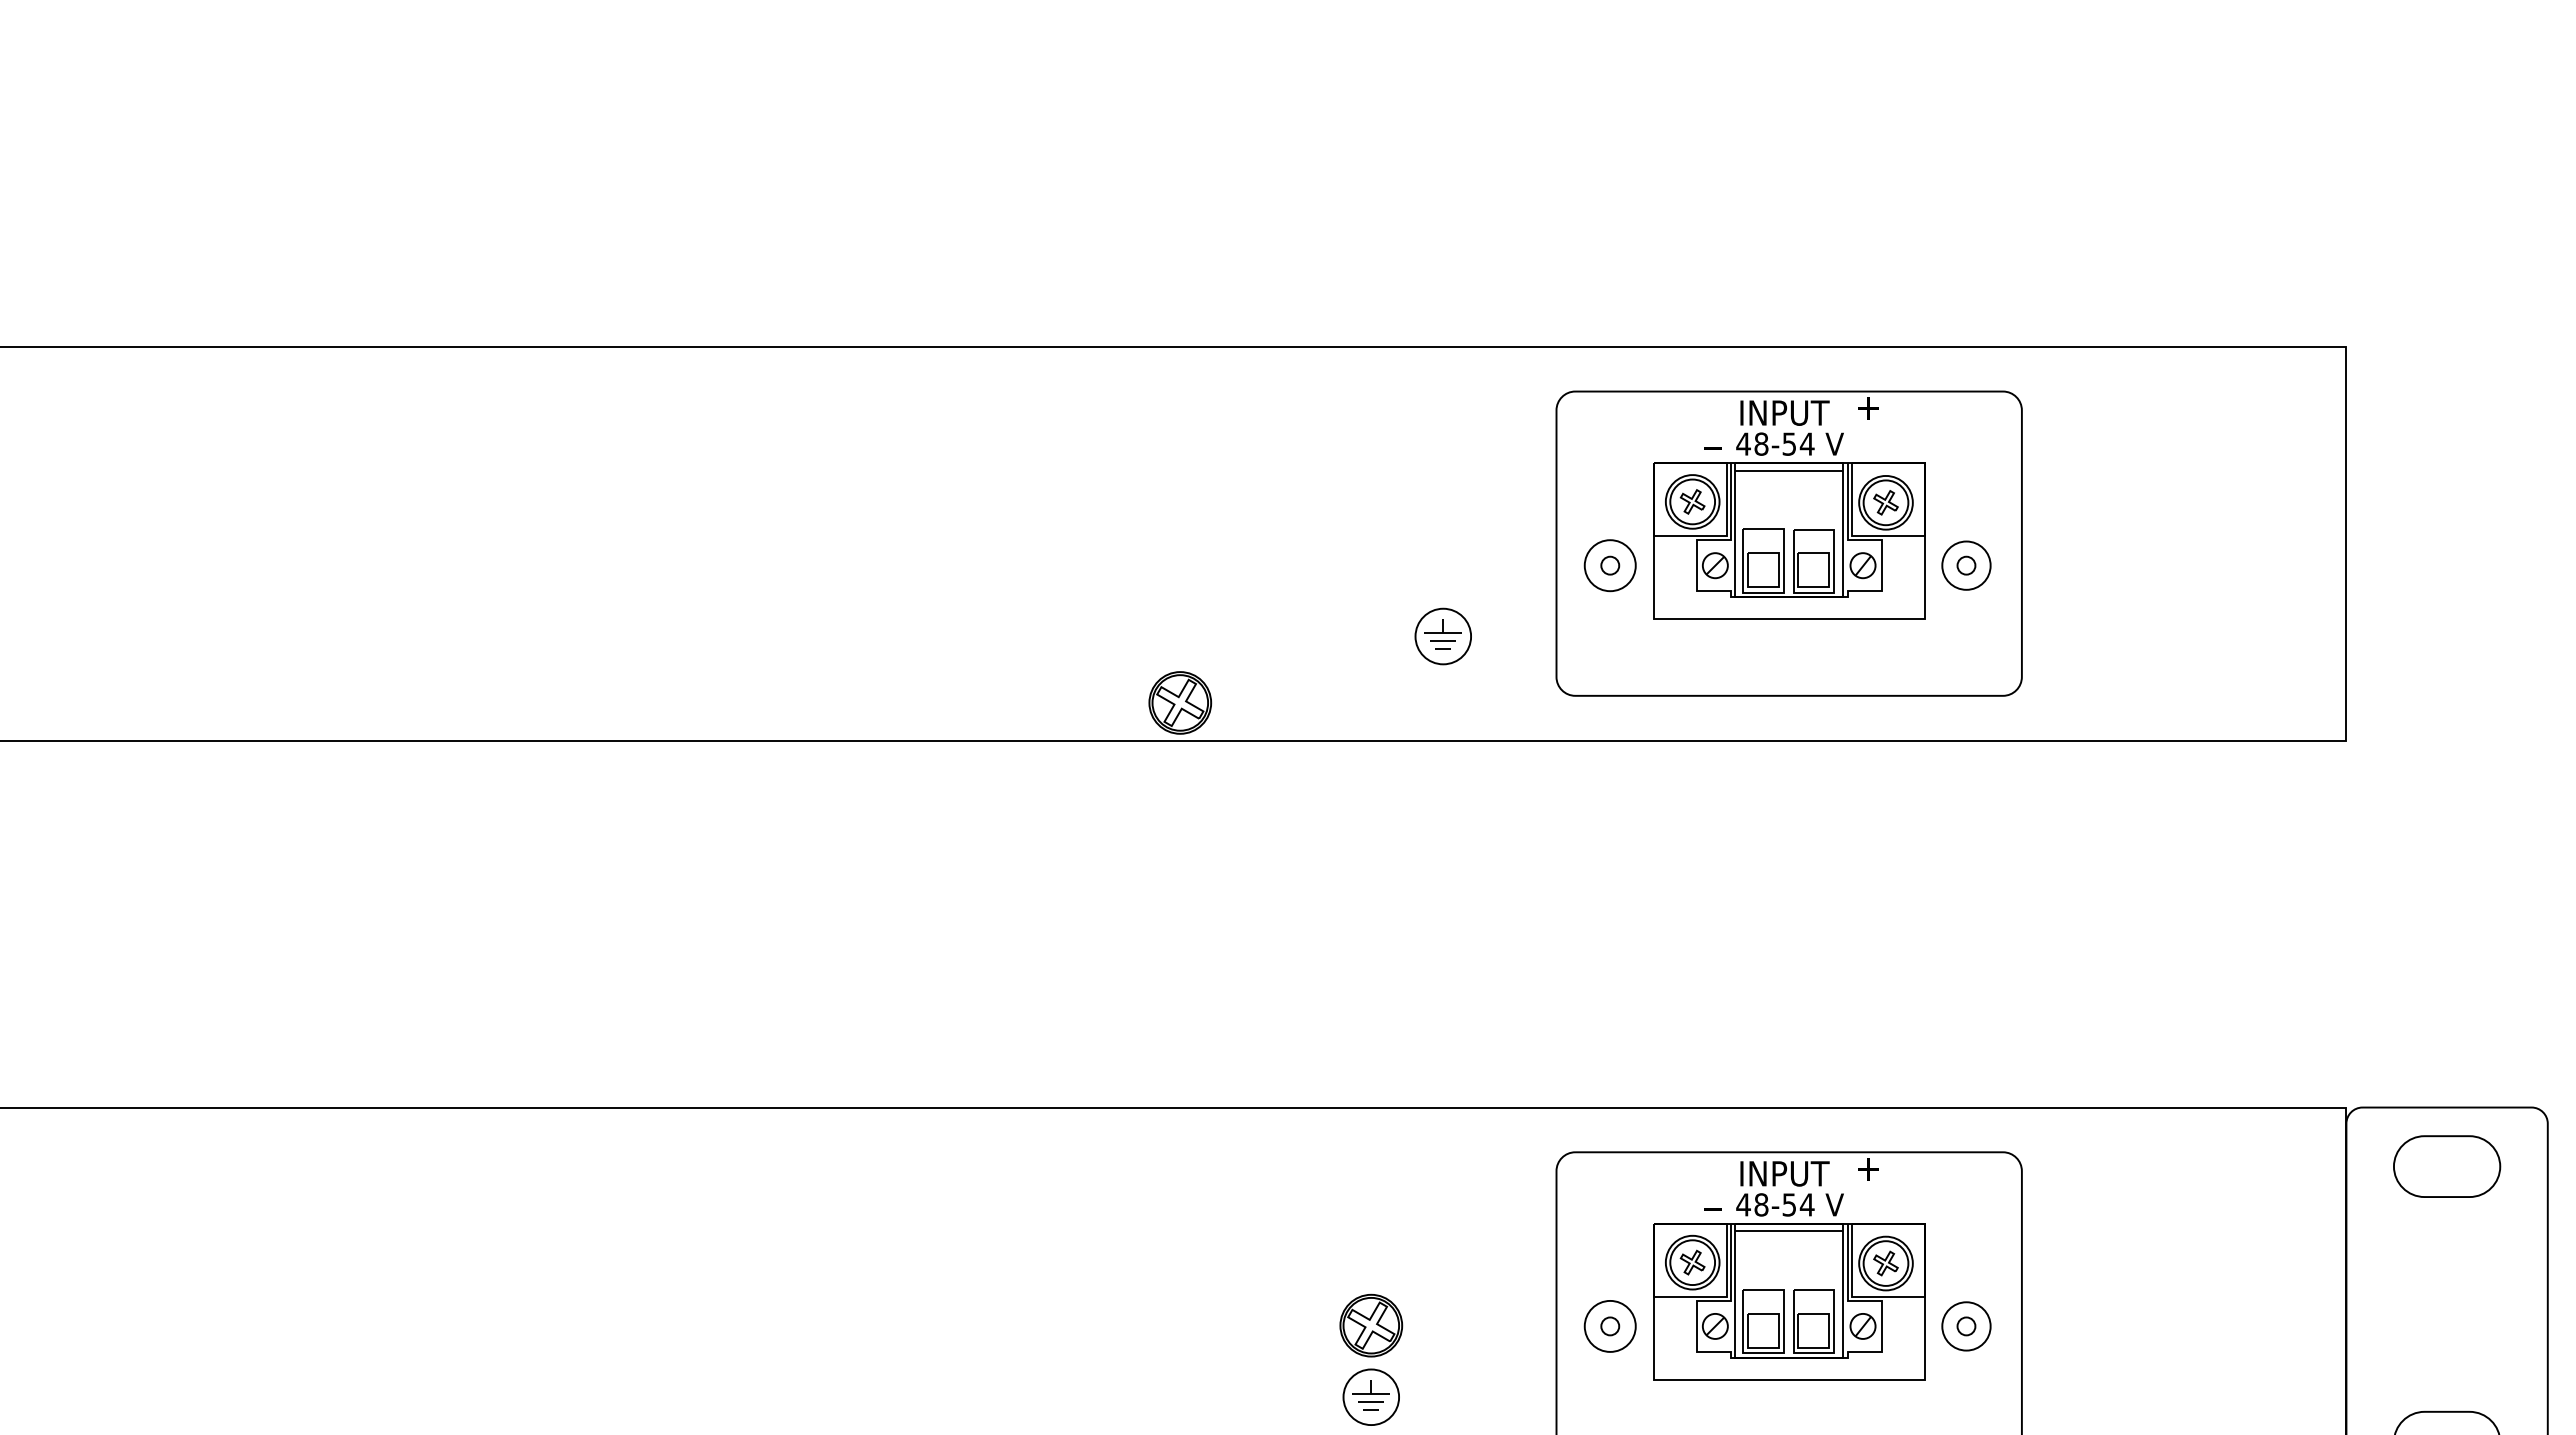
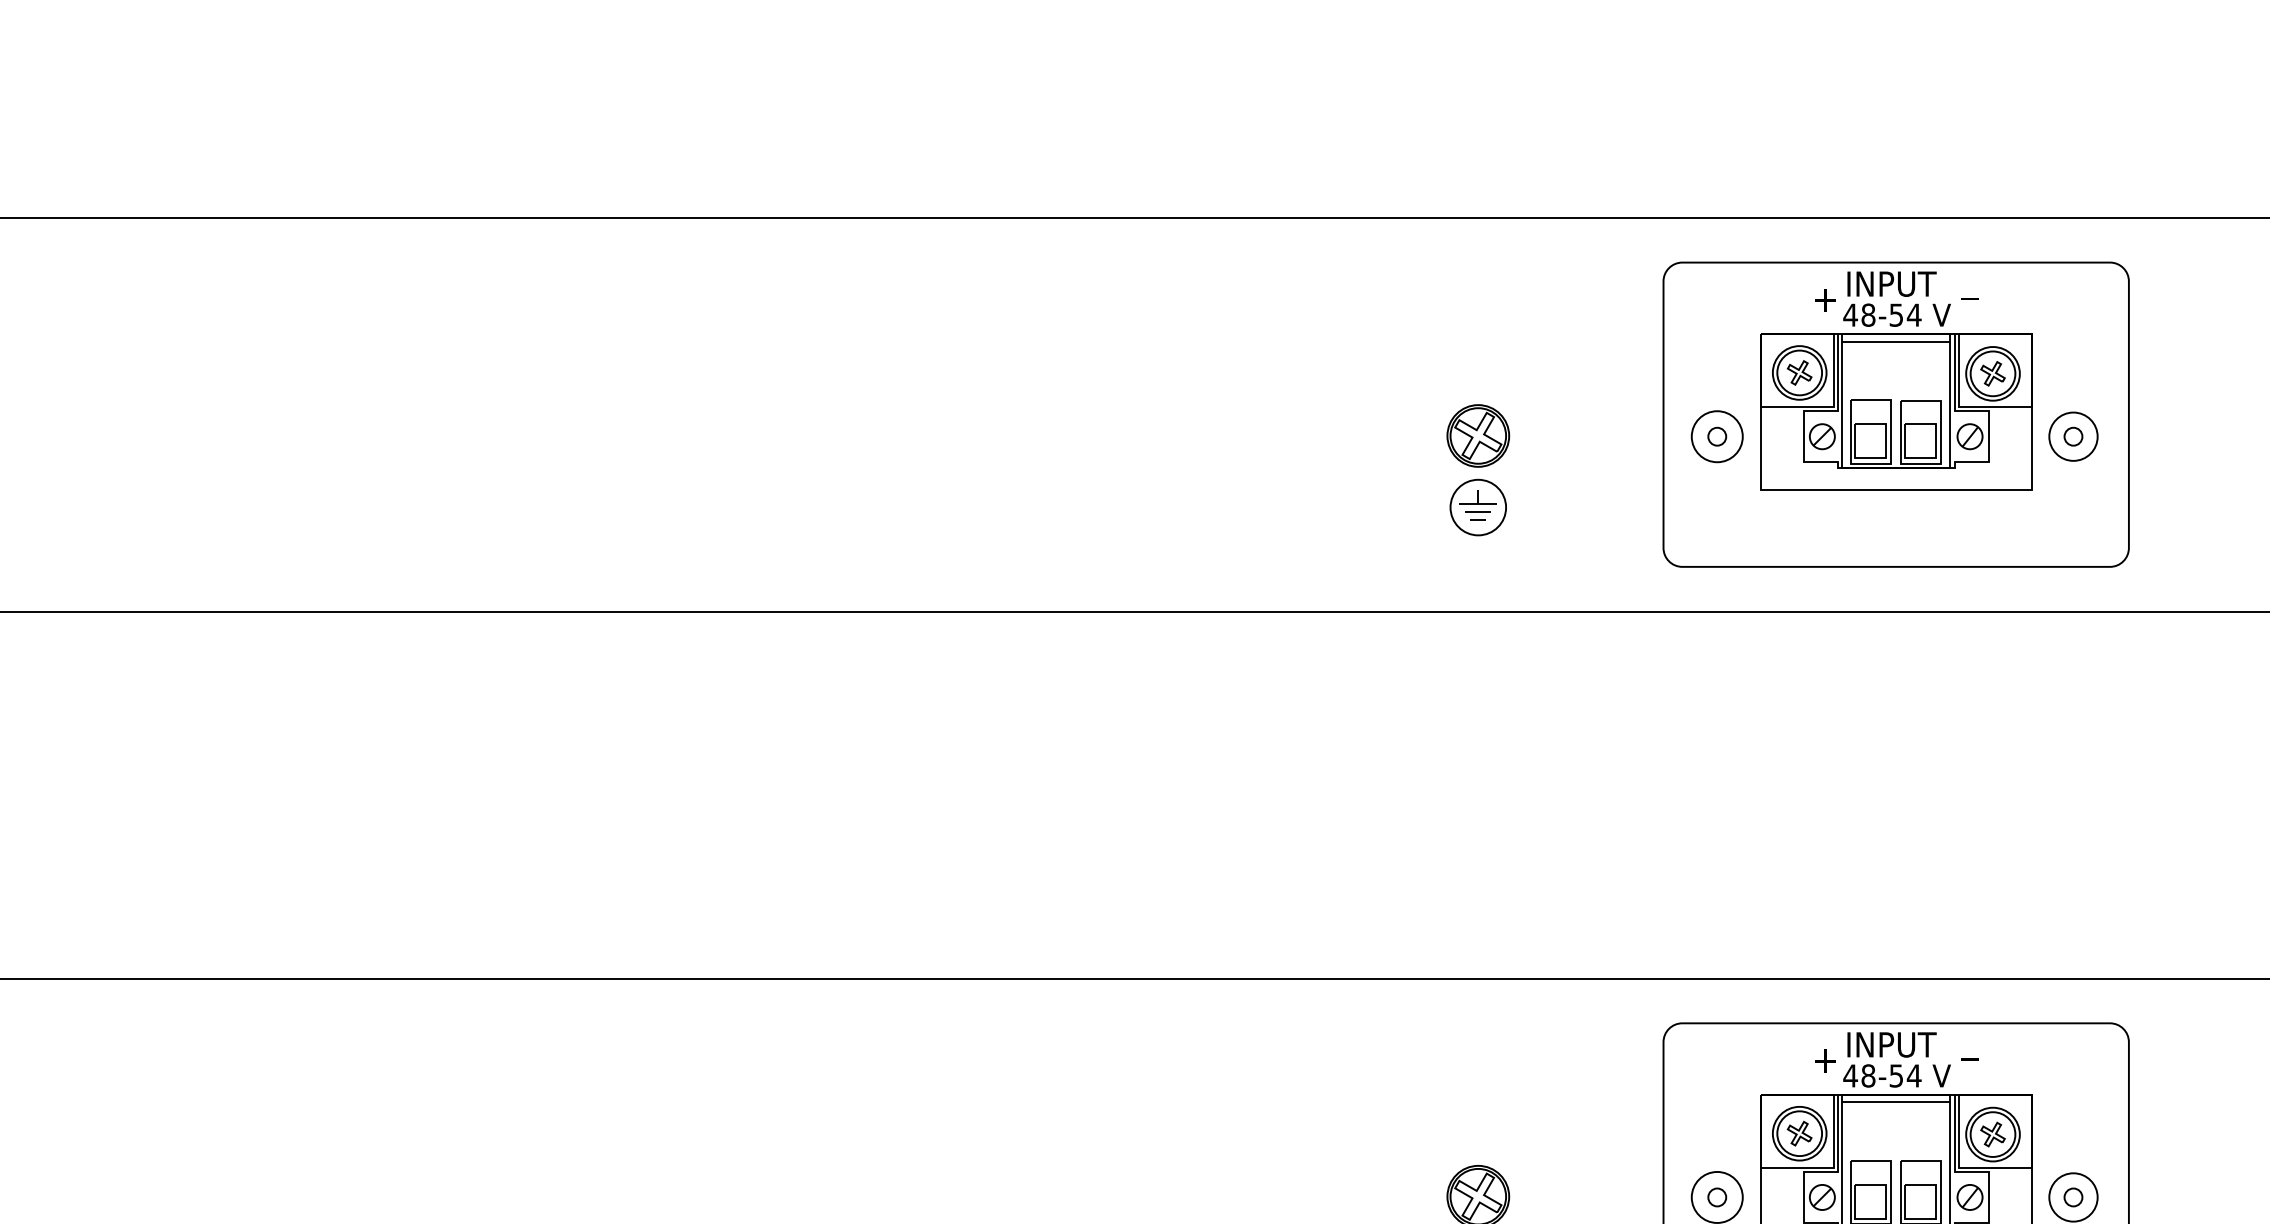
text: (1866, 412) -> (1973, 283), + -> _
text: (1716, 433) -> (1823, 304), _ -> +
part: (1442, 636) -> (1477, 507), moved
part: (1180, 702) -> (1478, 435), moved
text: (1866, 1173) -> (1973, 1044), + -> _
text: (1716, 1194) -> (1823, 1065), _ -> +

